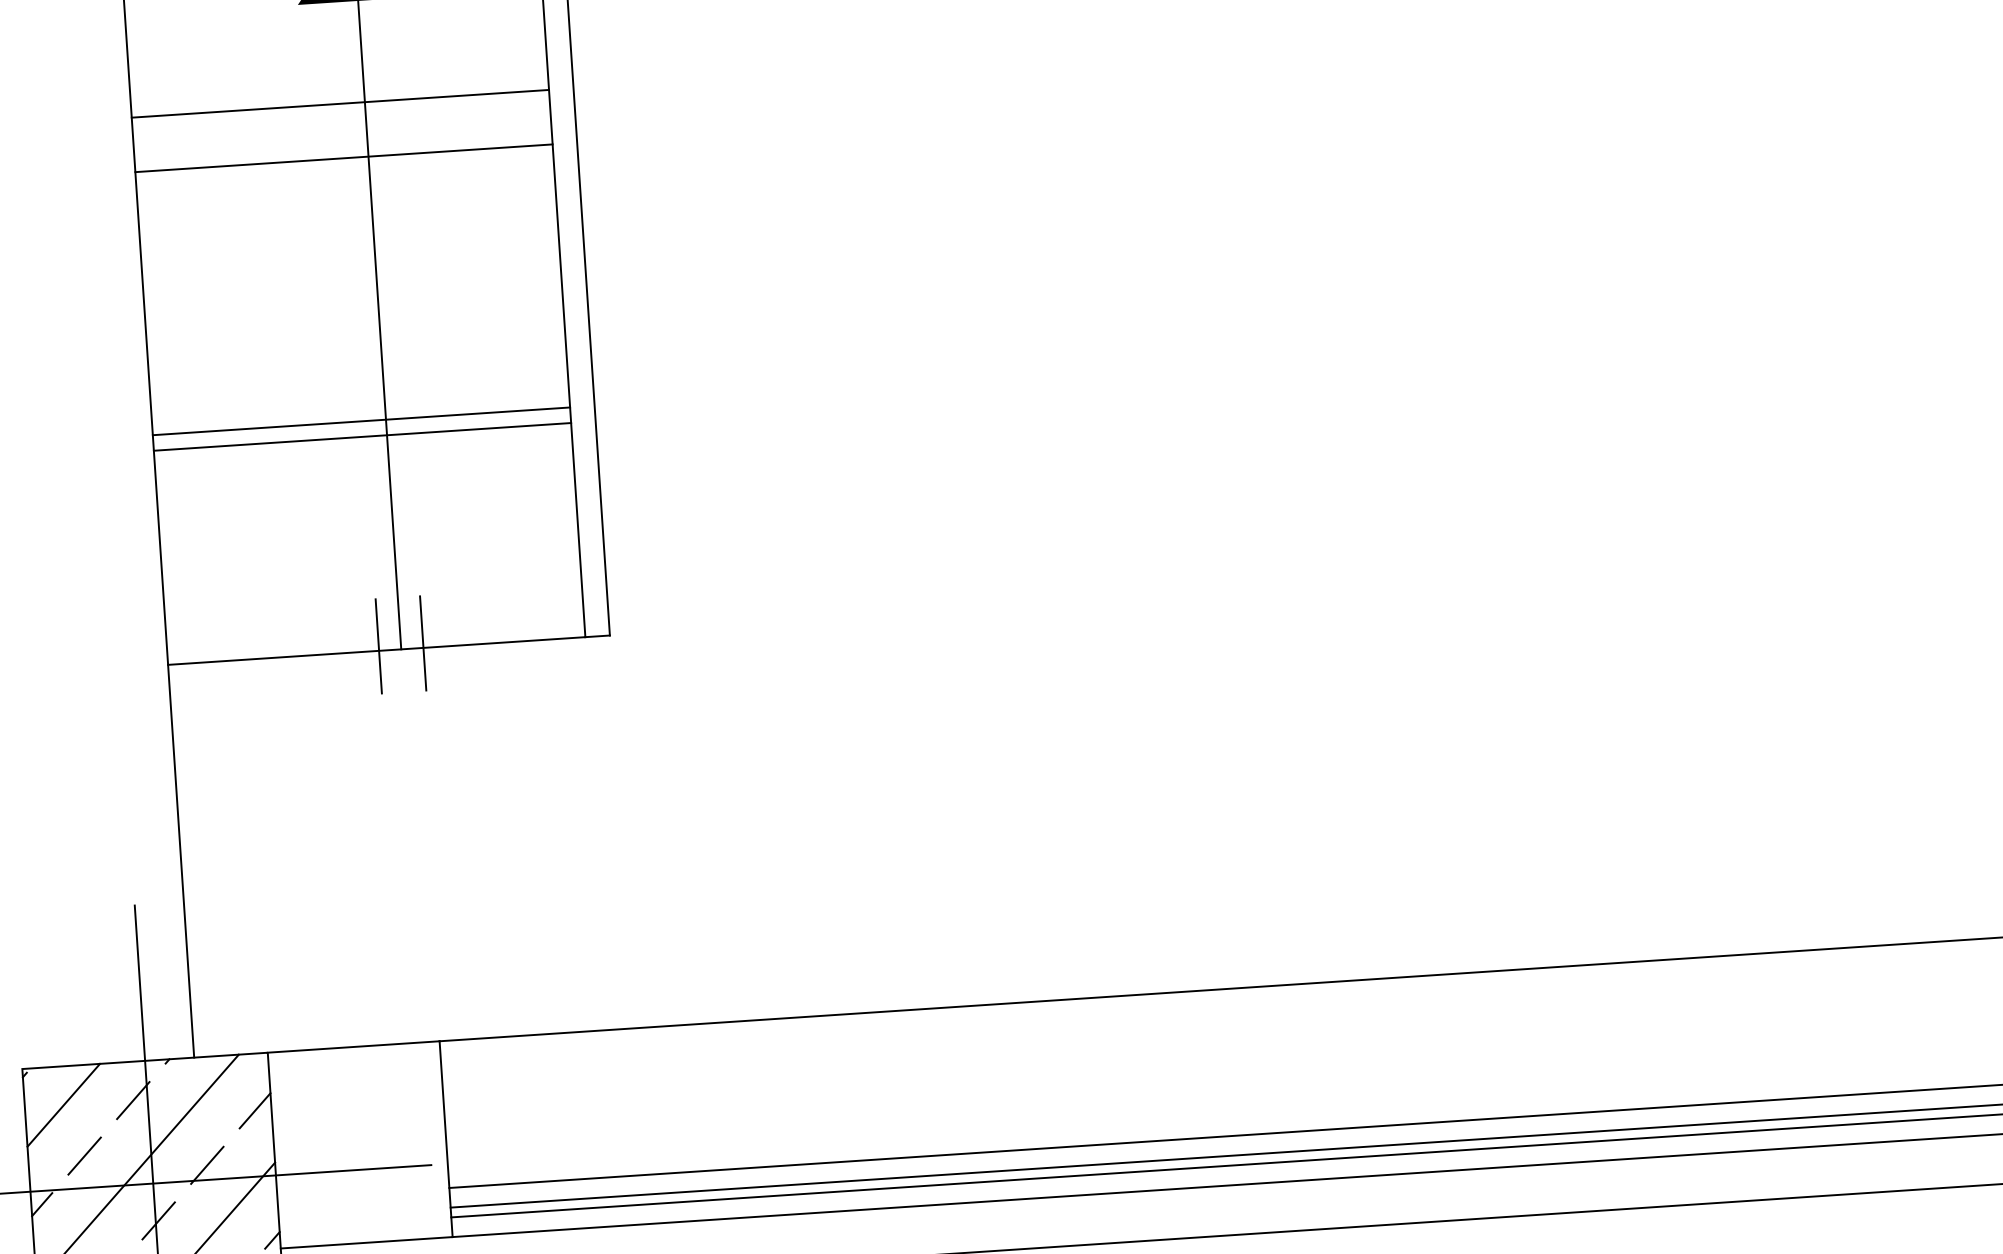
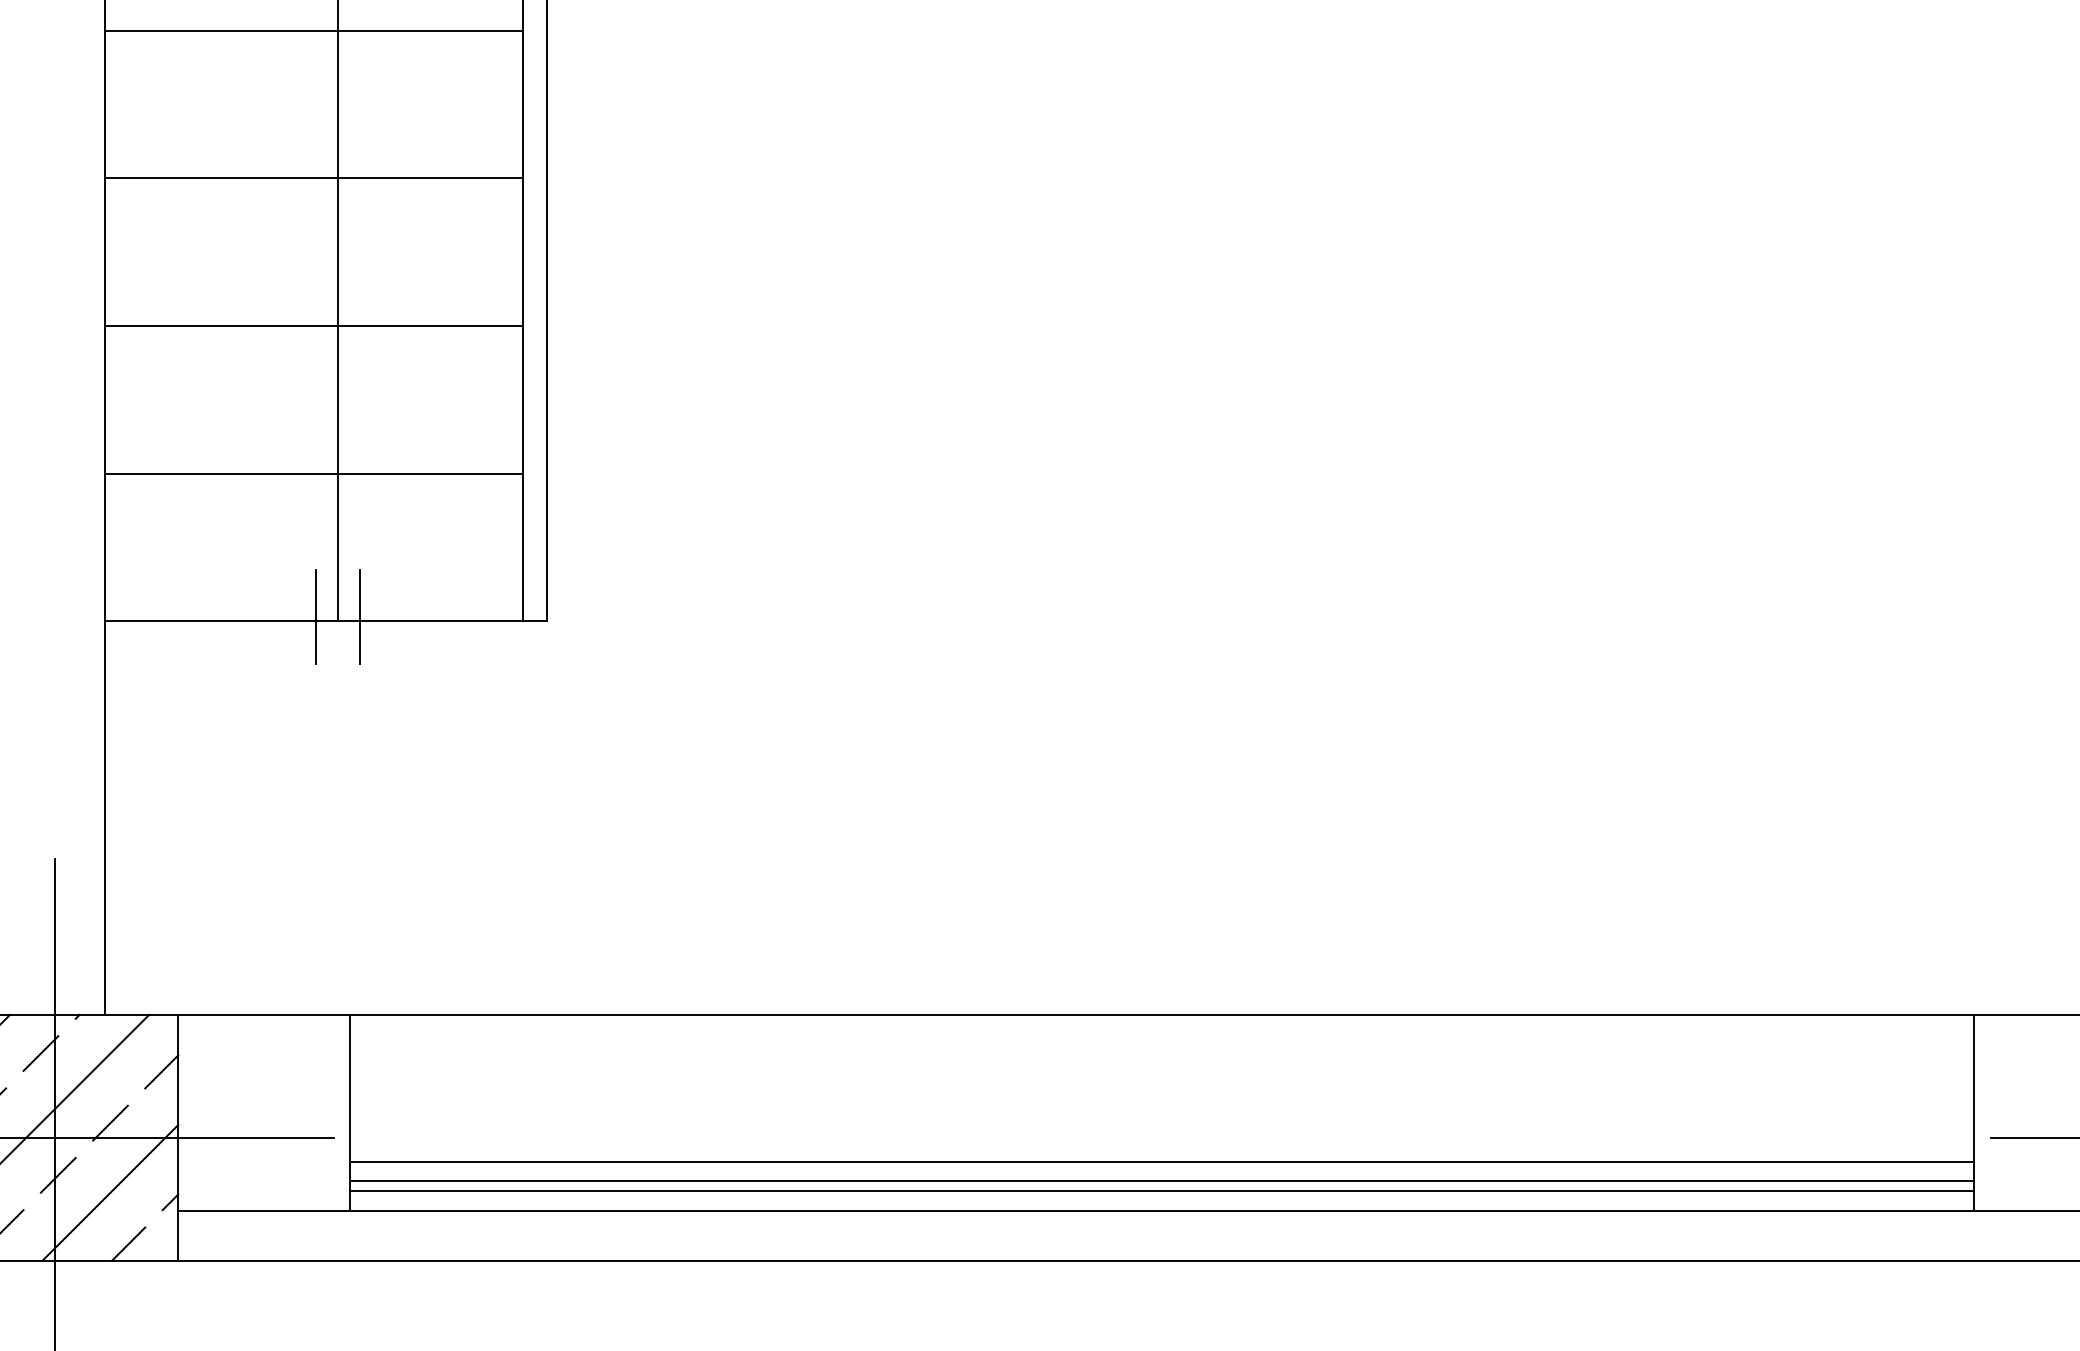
line: (340, 103) -> (313, 30), moved
line: (343, 158) -> (313, 178), moved
line: (361, 421) -> (313, 326), moved
line: (362, 436) -> (313, 473), moved

